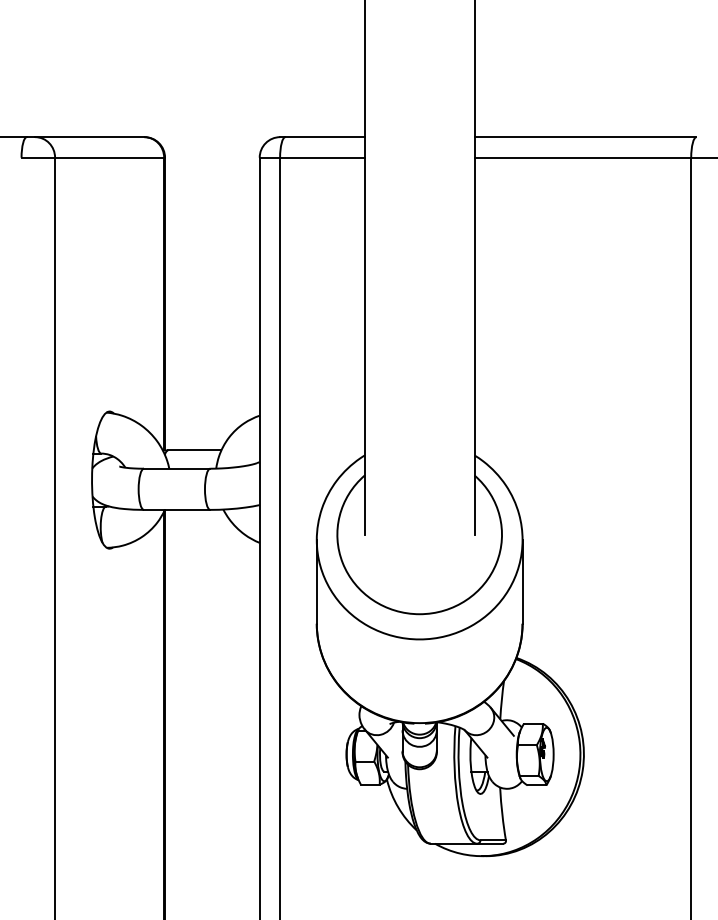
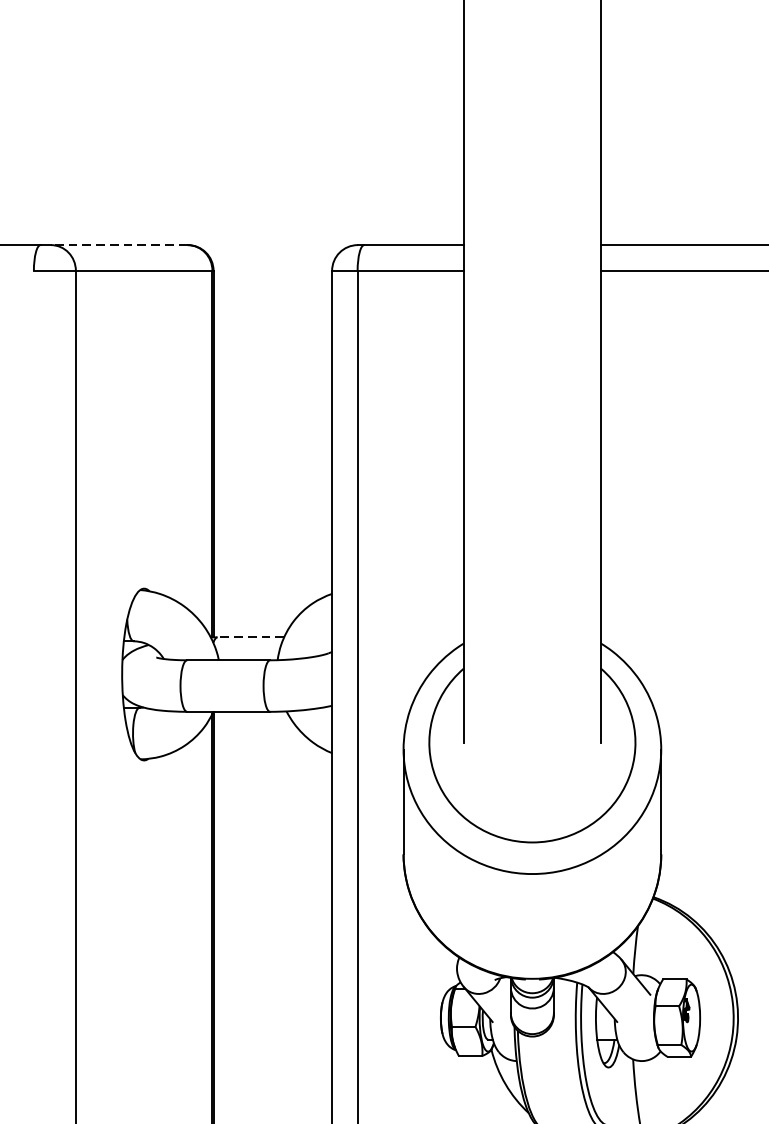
line: (89, 137) -> (118, 245), solid -> dashed
line: (194, 450) -> (250, 637), solid -> dashed

